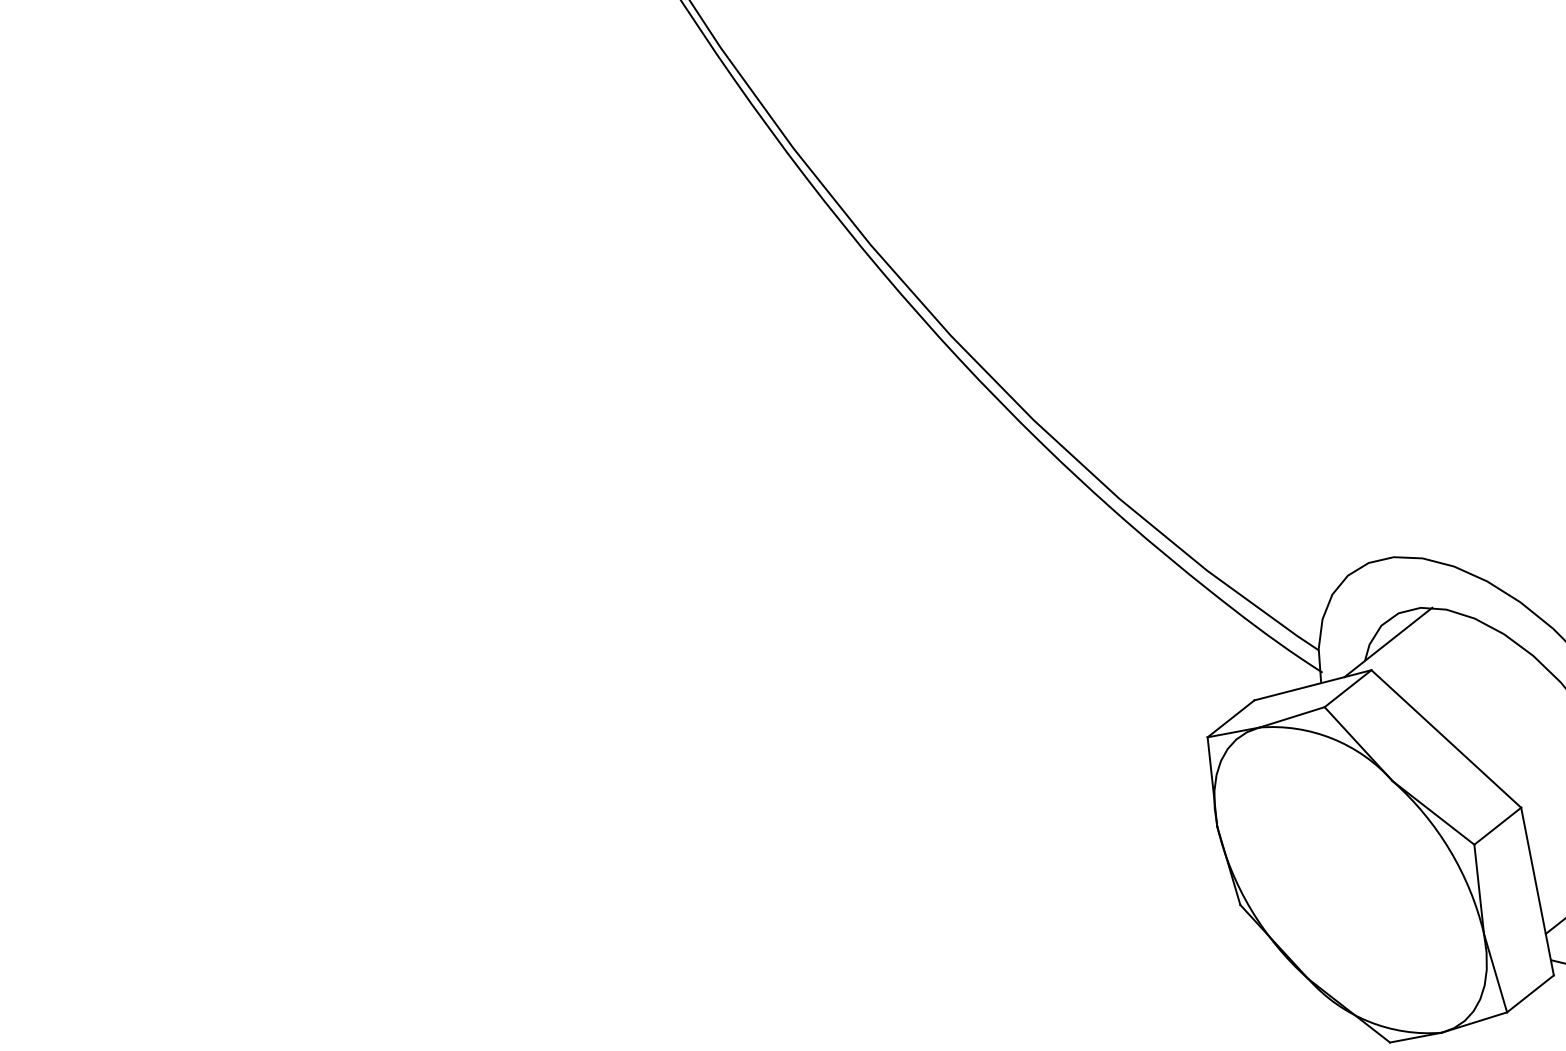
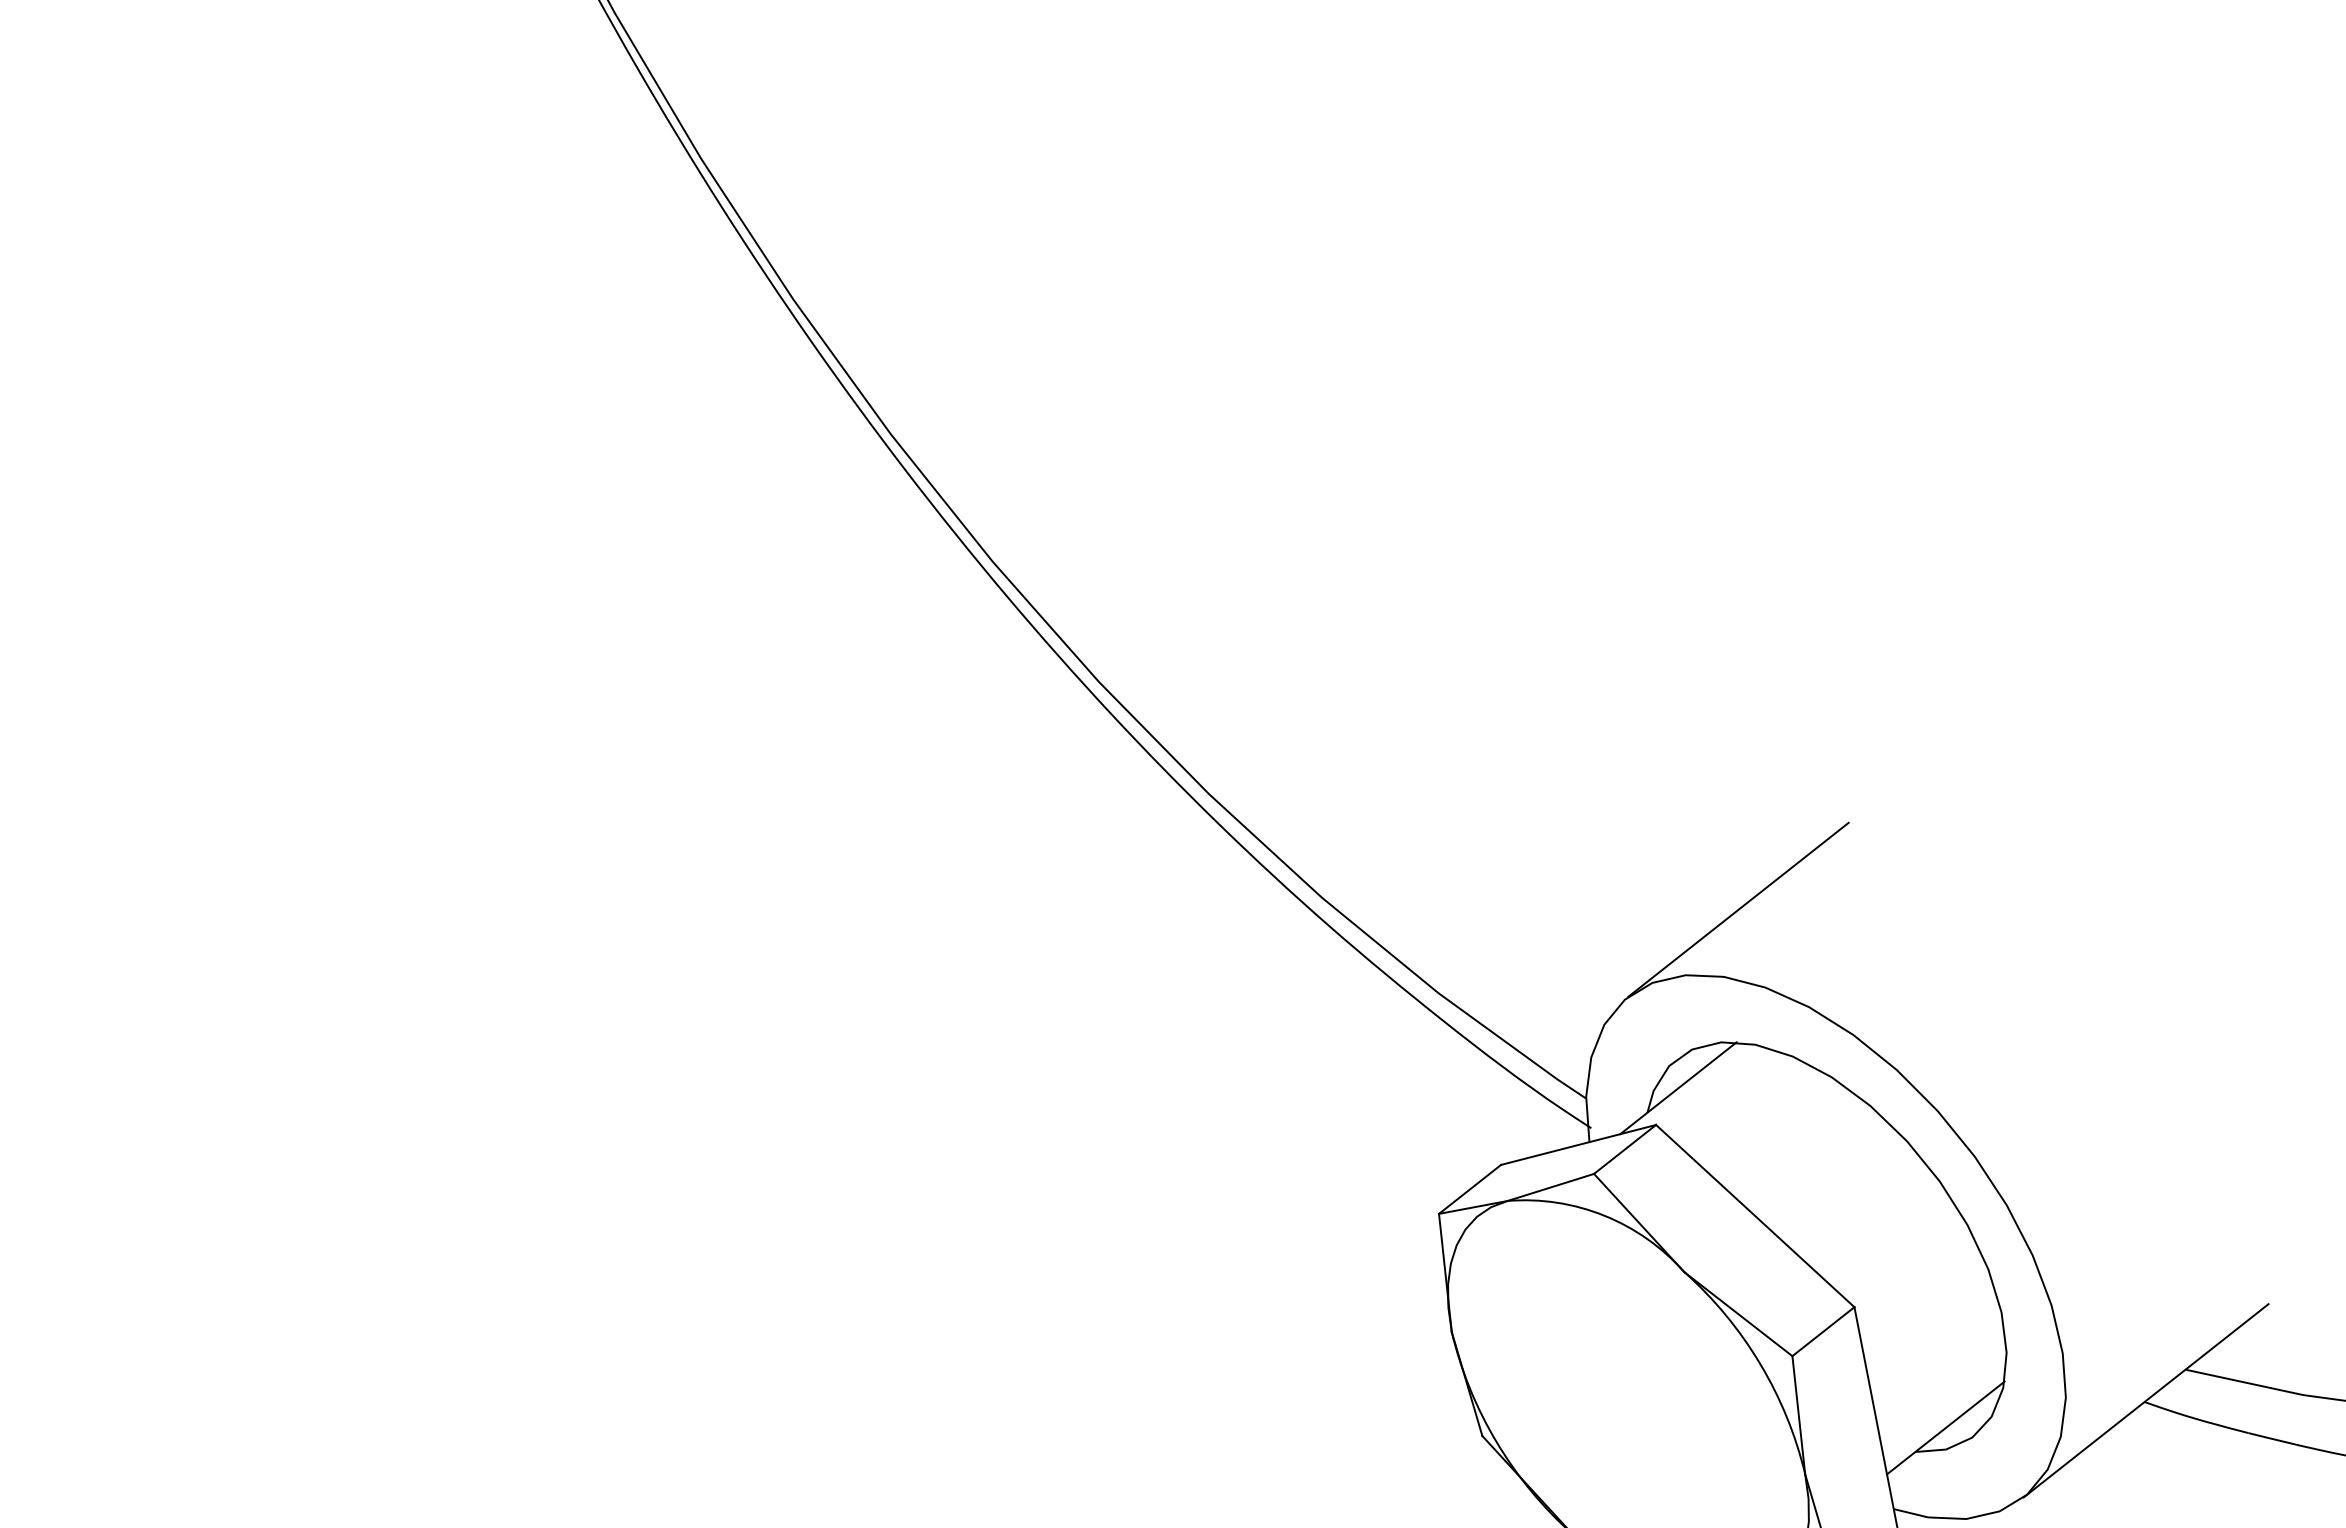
line: (1433, 507) -> (1738, 909), added

